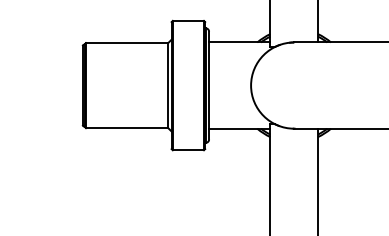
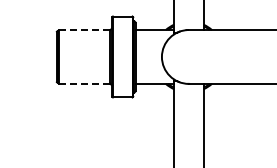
line: (127, 43) -> (84, 30), solid -> dashed
line: (127, 128) -> (84, 83), solid -> dashed

